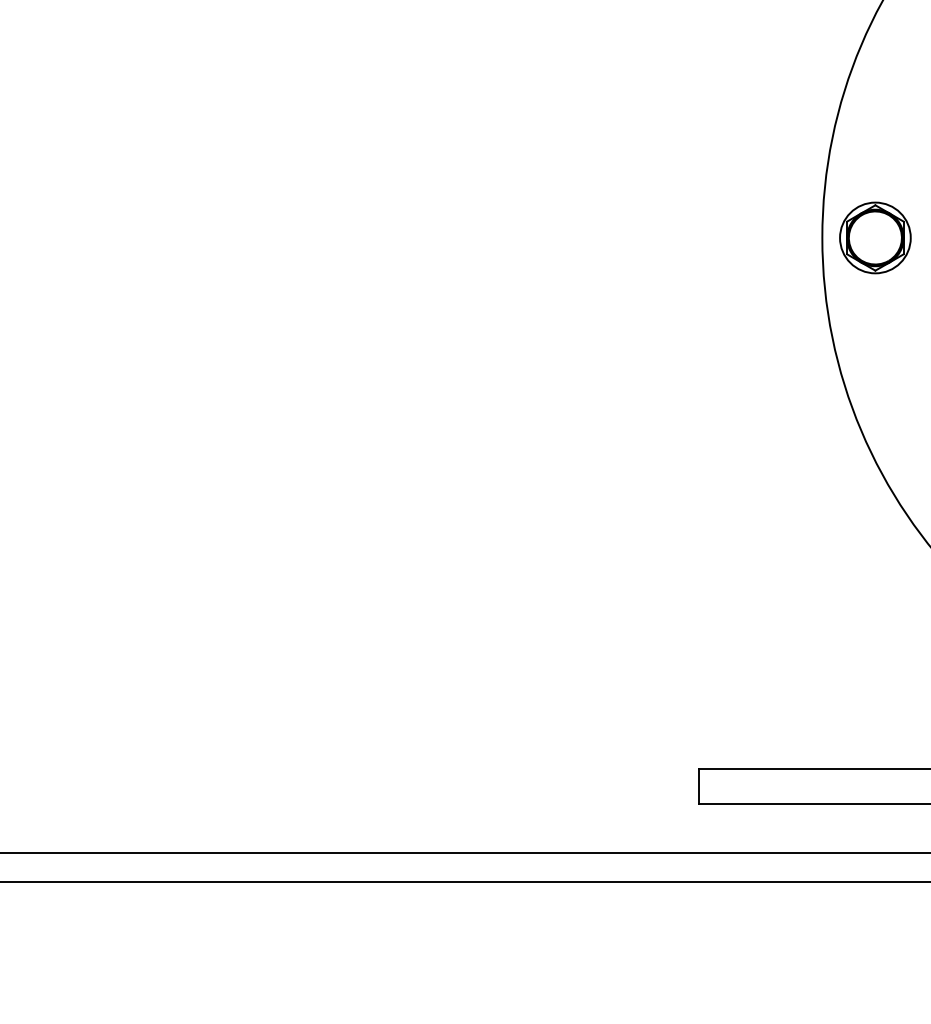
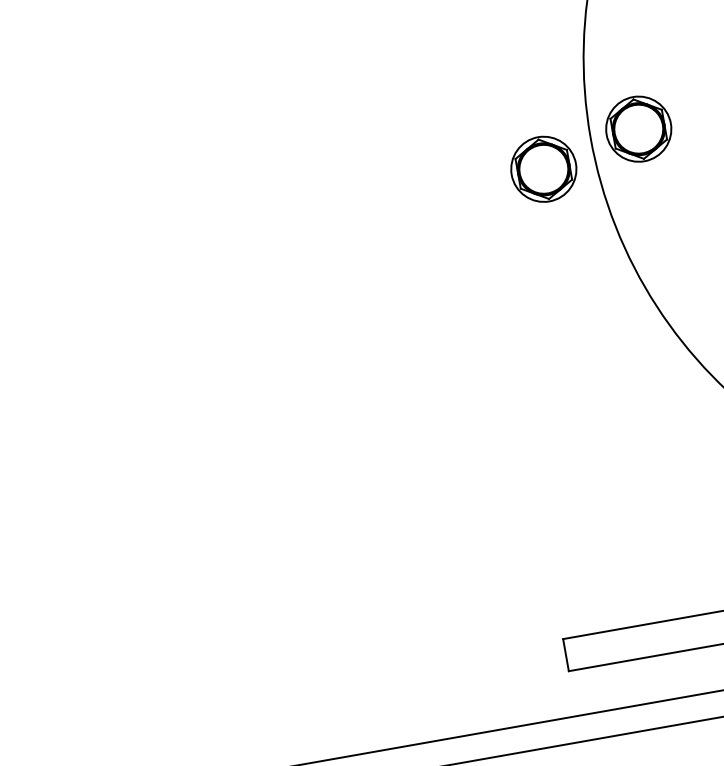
part: (766, 262) -> (543, 168), added

